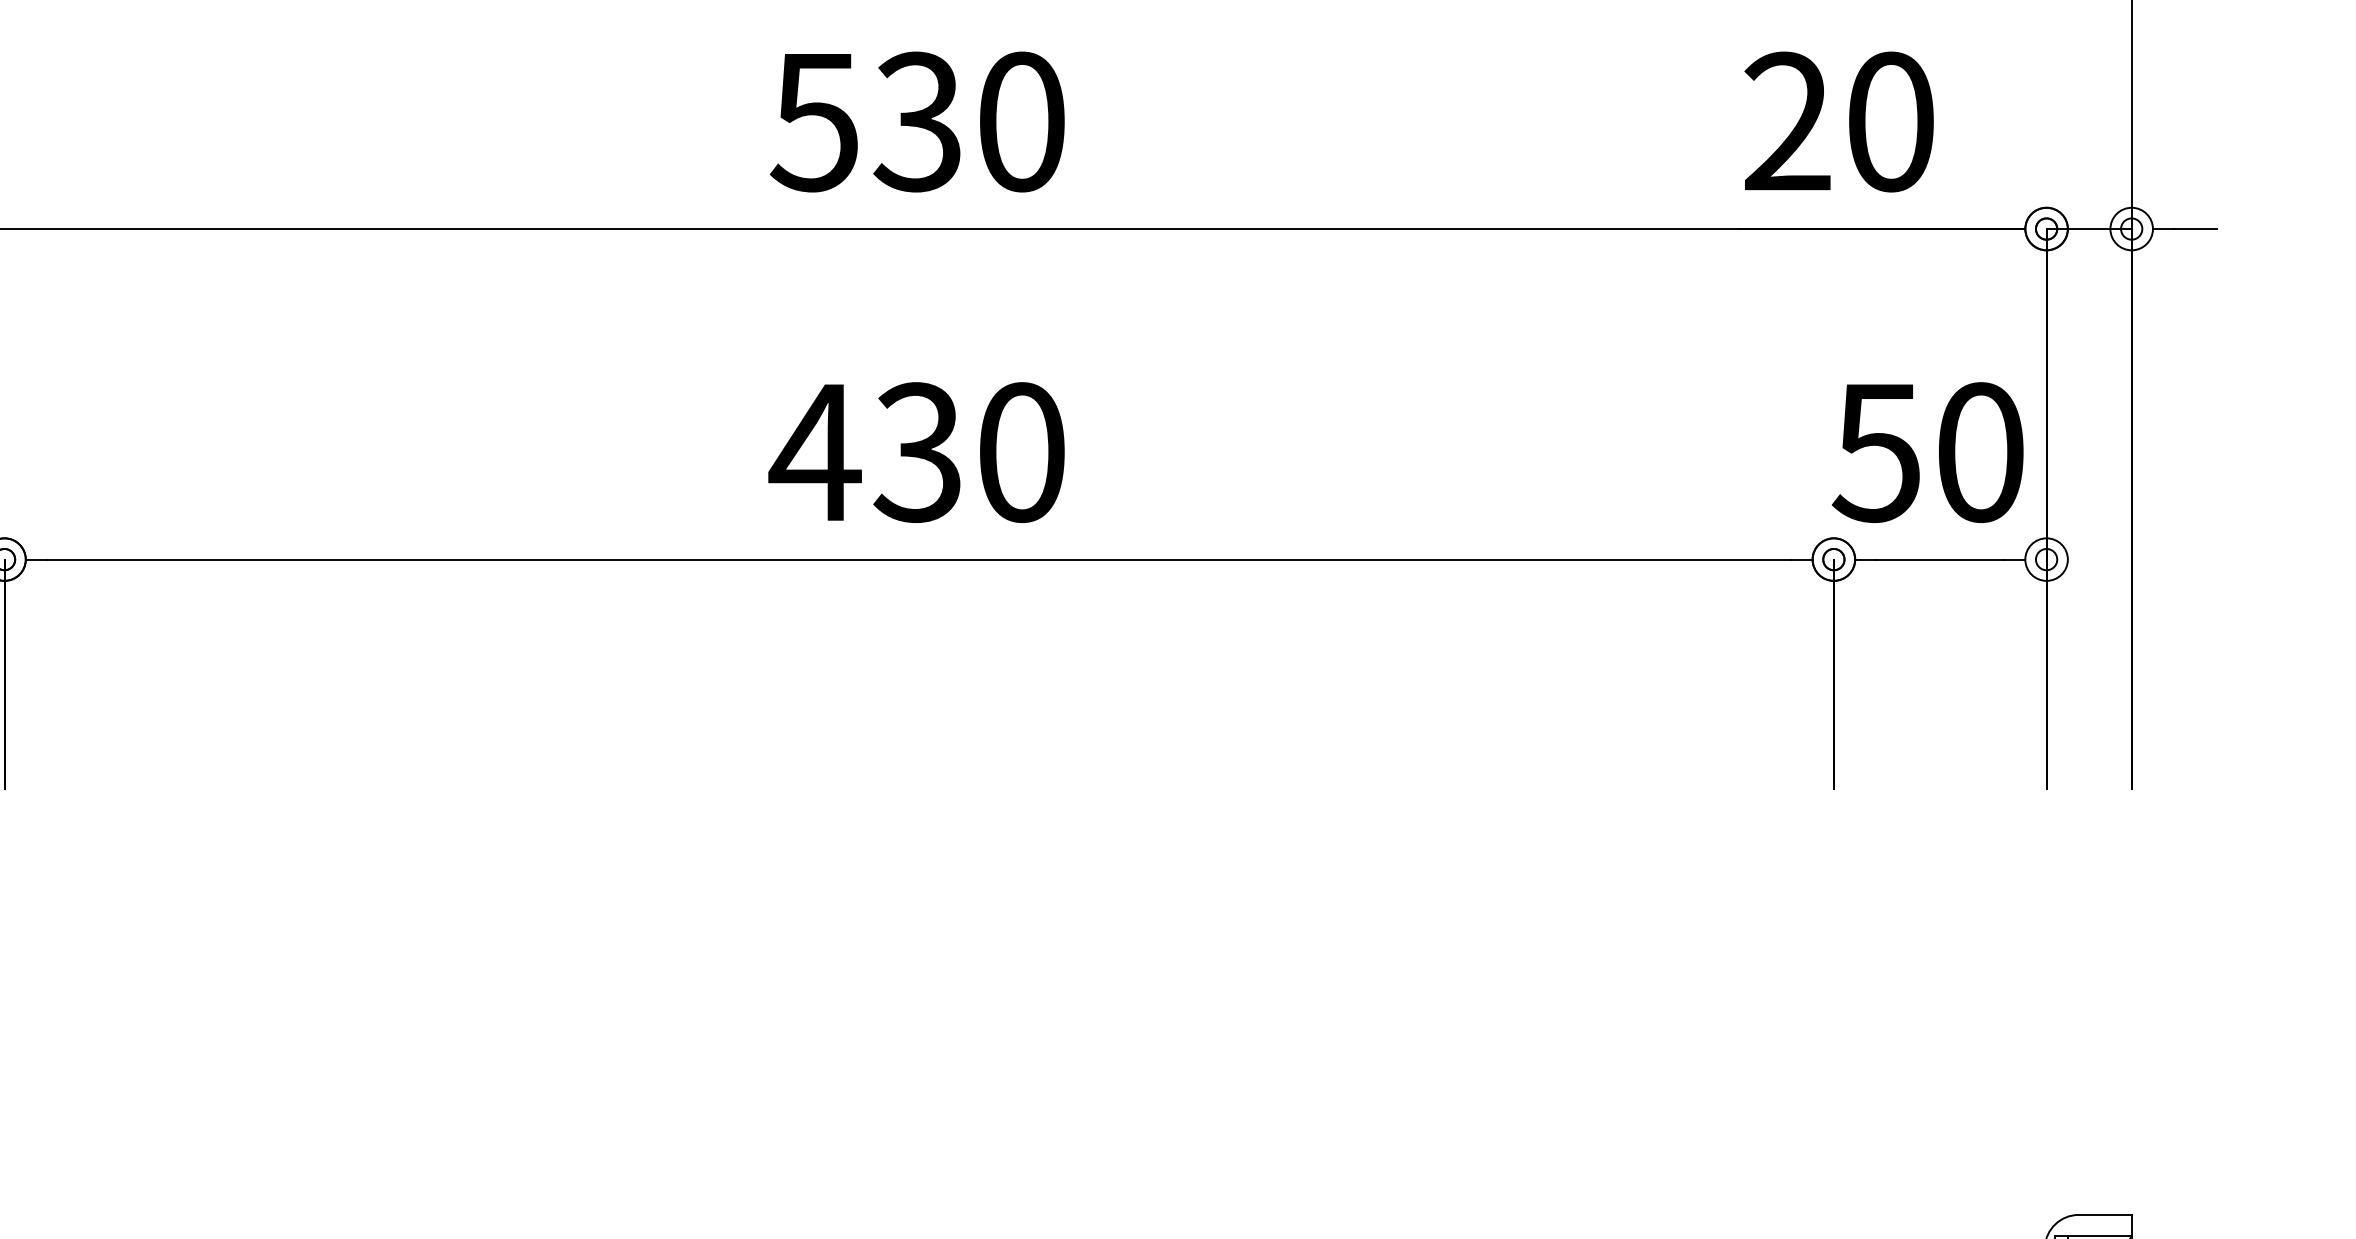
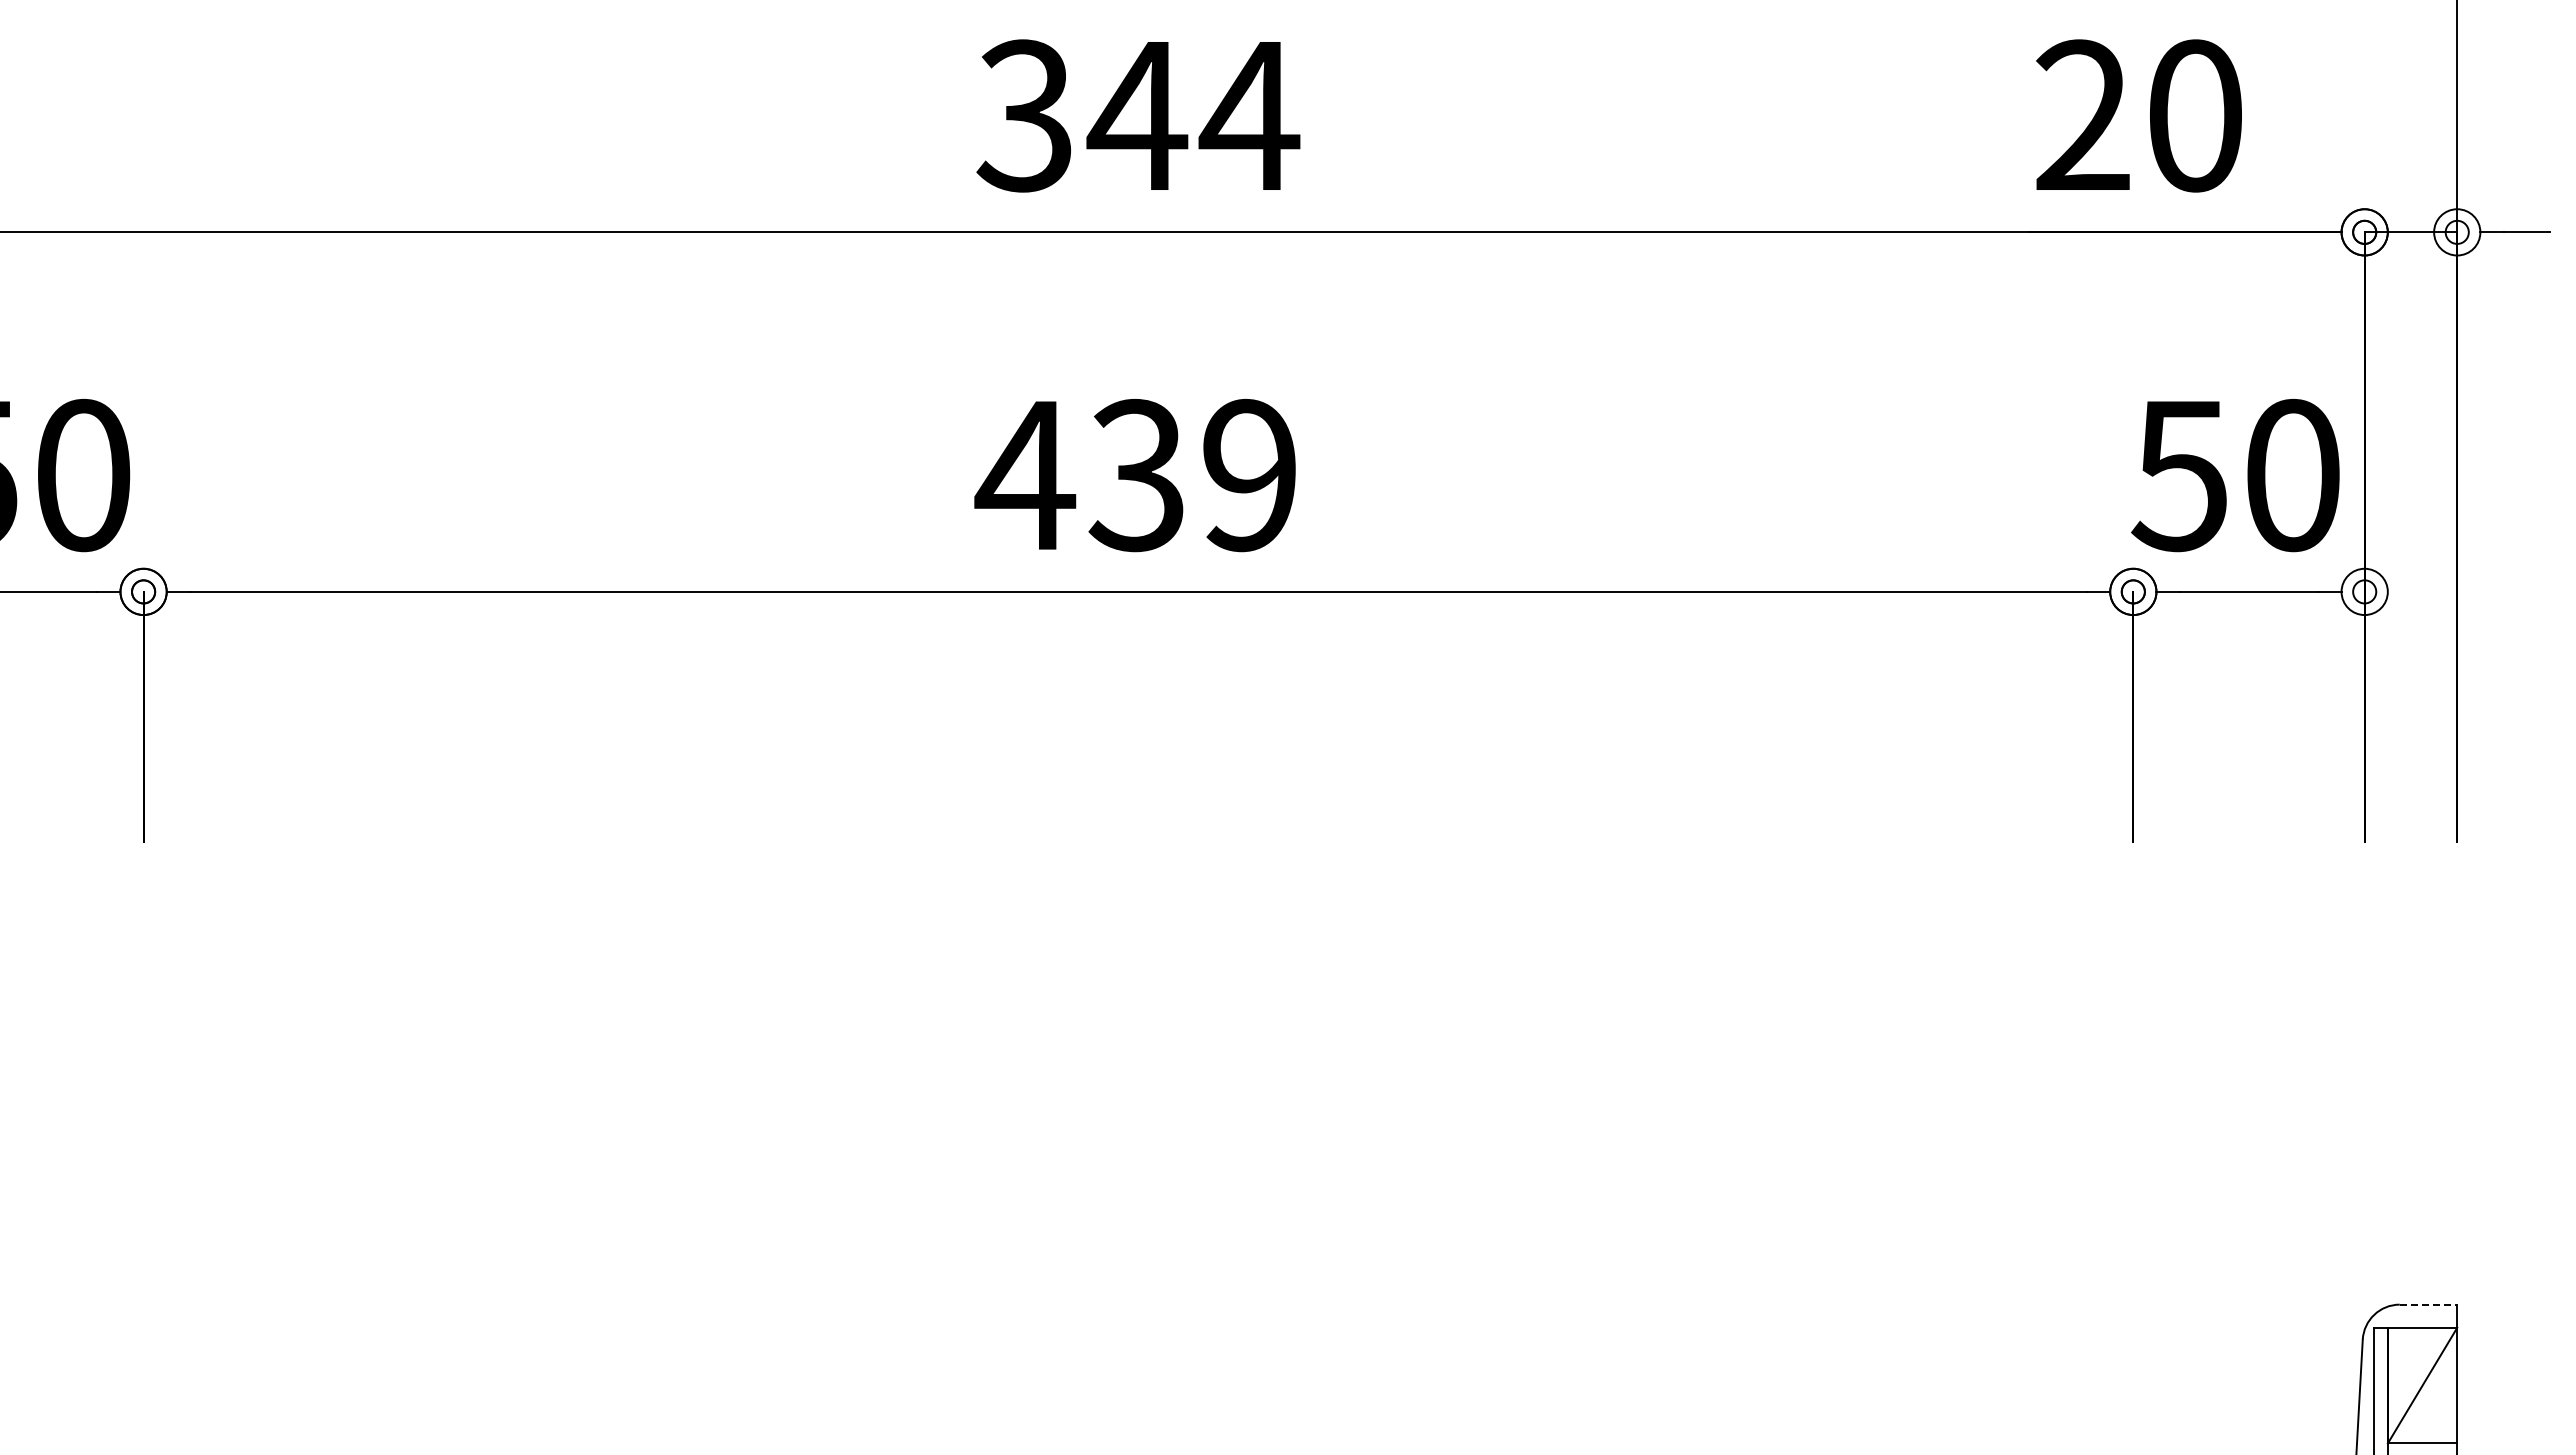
text: (919, 121) -> (1138, 115), 530 -> 344
text: (1021, 452) -> (1249, 475), 430 -> 439
line: (2105, 1214) -> (2428, 1304), solid -> dashed

